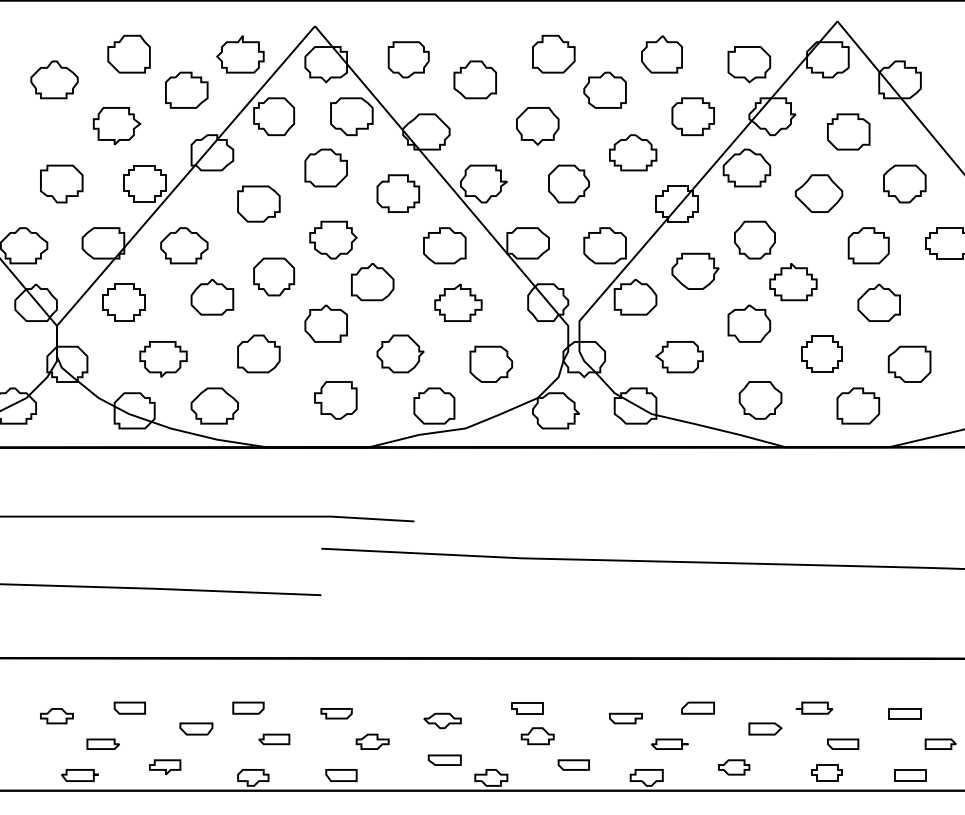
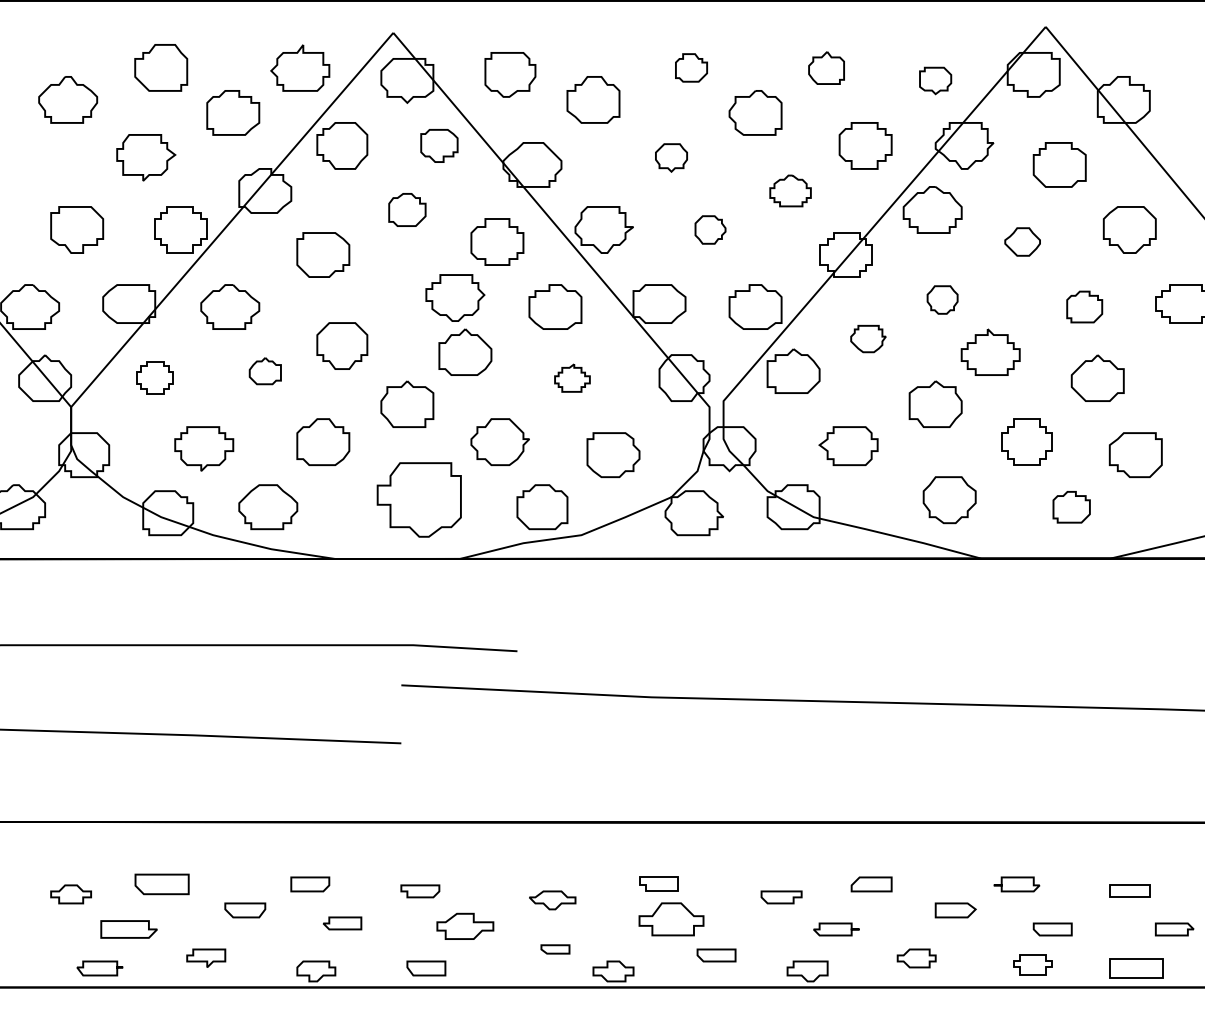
part: (553, 53) -> (691, 67), size x0.6
part: (661, 53) -> (826, 67), size x0.7
part: (749, 64) -> (935, 80), size x0.6
part: (351, 116) -> (439, 145), size x0.7
part: (537, 125) -> (671, 157), size x0.6
part: (633, 152) -> (790, 190), size x0.7
part: (326, 167) -> (407, 209), size x0.7
part: (568, 183) -> (710, 229), size x0.6
part: (818, 193) -> (1022, 241), size x0.6
part: (333, 239) -> (455, 297), moved
part: (754, 239) -> (942, 299), size x0.6
part: (868, 245) -> (1084, 306), size x0.7
part: (695, 270) -> (868, 338), size x0.6
part: (212, 296) -> (265, 370), size x0.6
part: (123, 302) -> (154, 377), size x0.7
part: (458, 302) -> (572, 377), size x0.6
part: (335, 400) -> (419, 500), size x1.6
part: (858, 406) -> (1071, 507), size x0.7
part: (130, 708) -> (162, 884), size x1.4
part: (537, 736) -> (671, 919), size x1.6
part: (372, 741) -> (465, 926), size x1.4
part: (102, 744) -> (128, 929), size x1.4
part: (444, 760) -> (555, 949), size x0.7
part: (910, 774) -> (1136, 967), size x1.4

